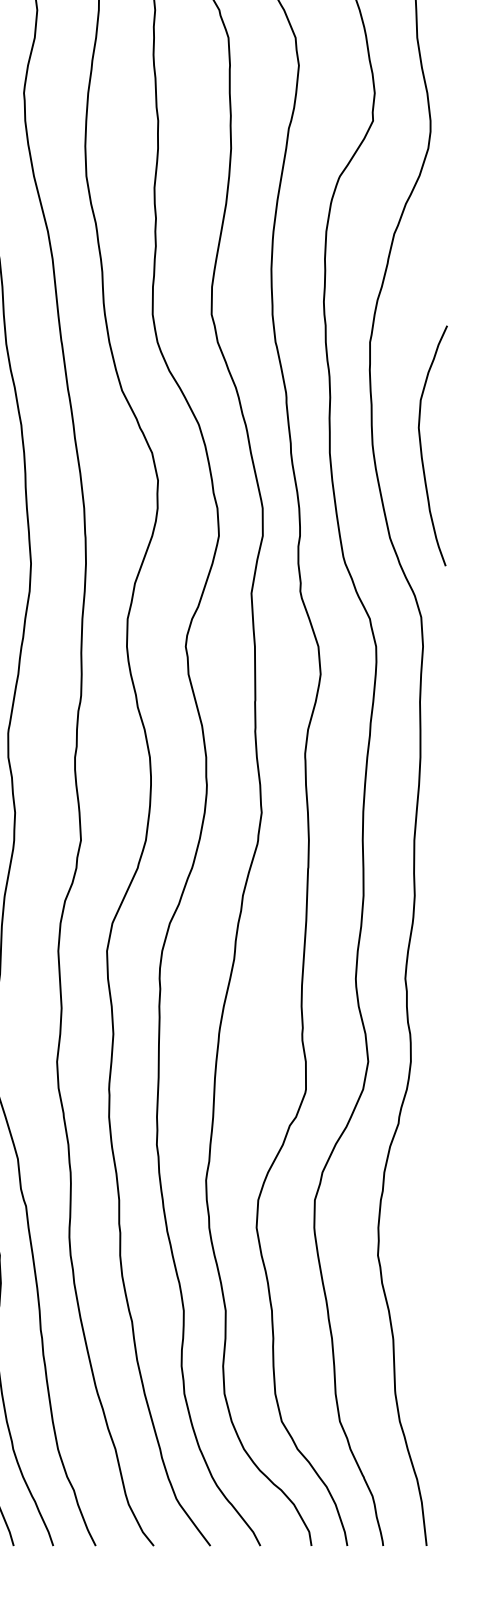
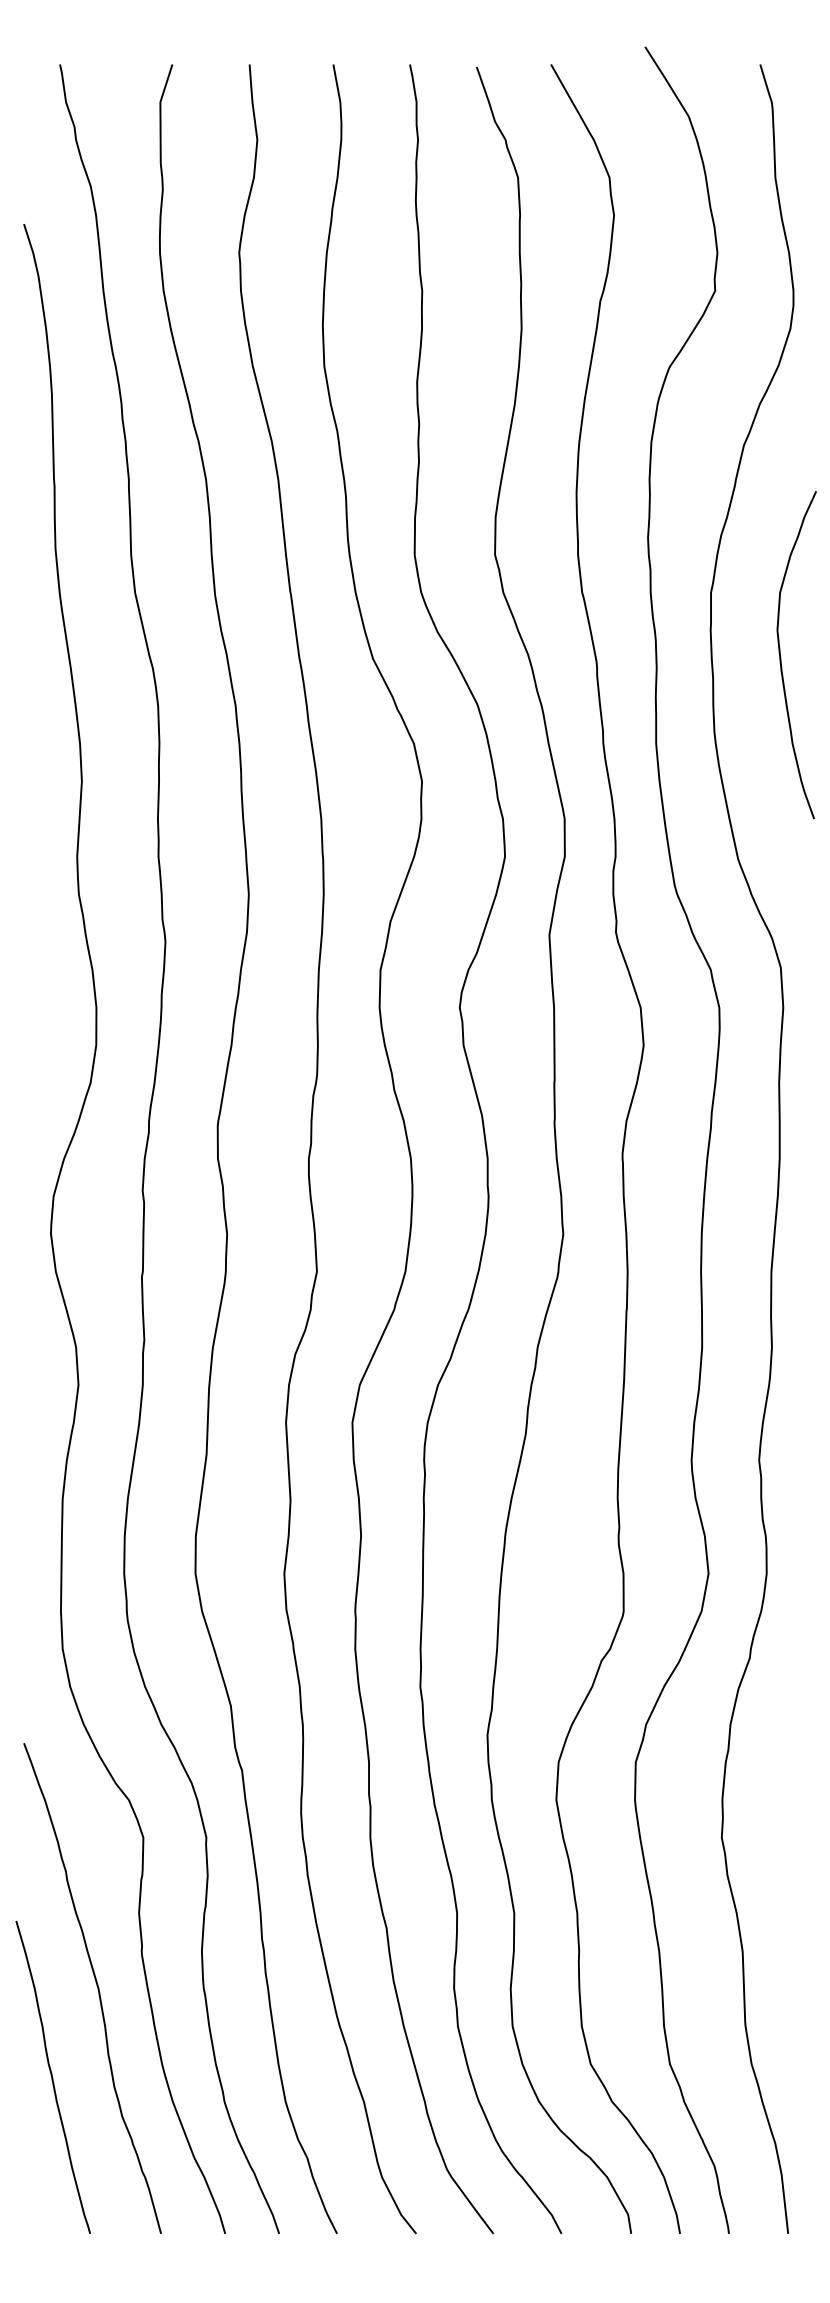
curve: (421, 447) -> (781, 657), moved

